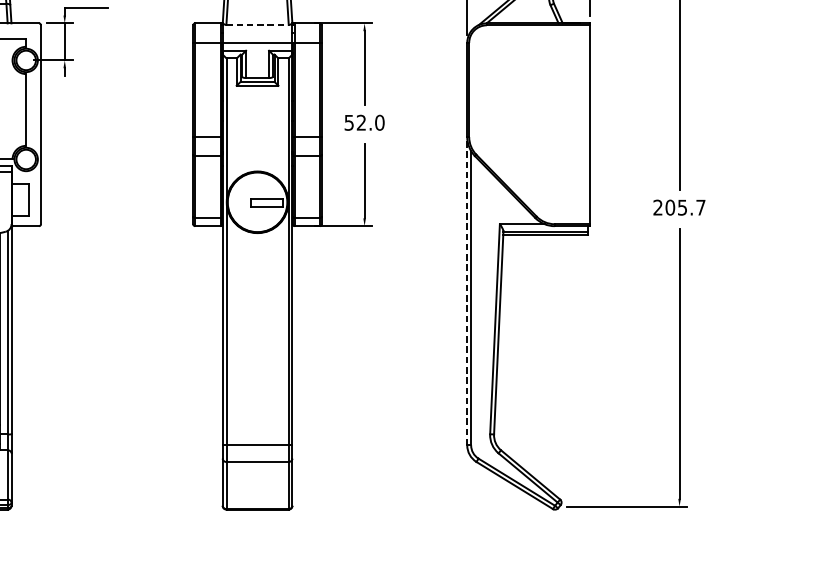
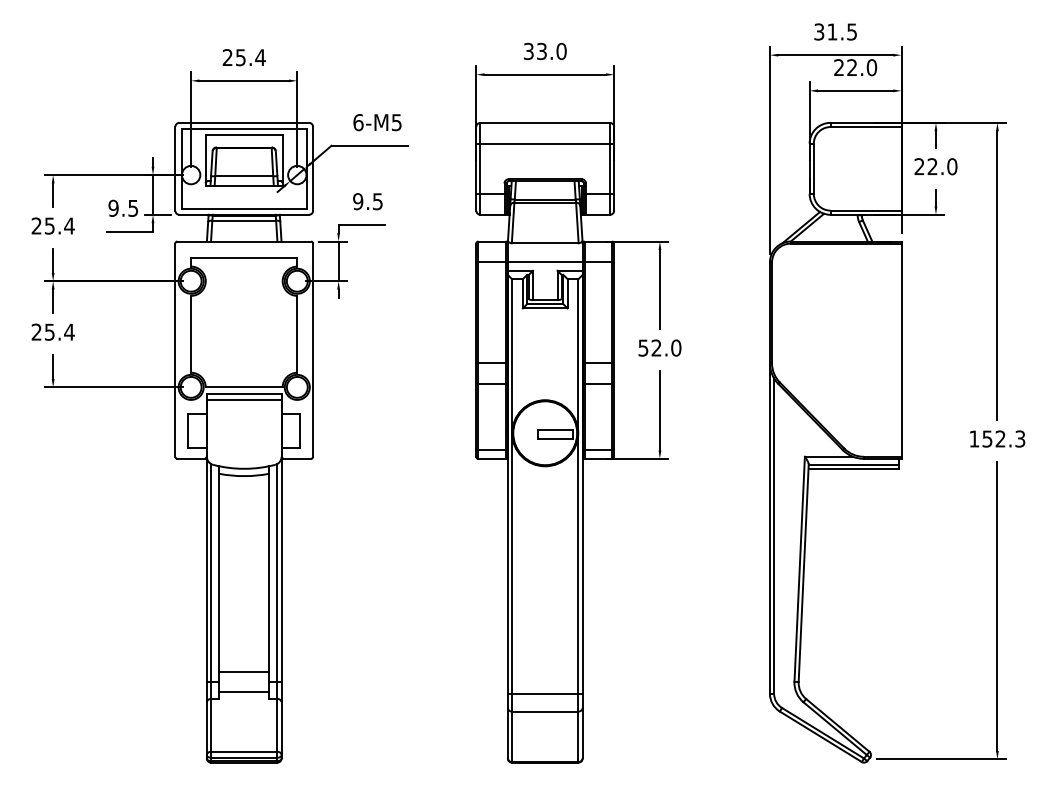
line: (257, 25) -> (545, 243), dashed -> solid
text: (679, 207) -> (997, 438), 205.7 -> 152.3
line: (466, 291) -> (769, 528), dashed -> solid

